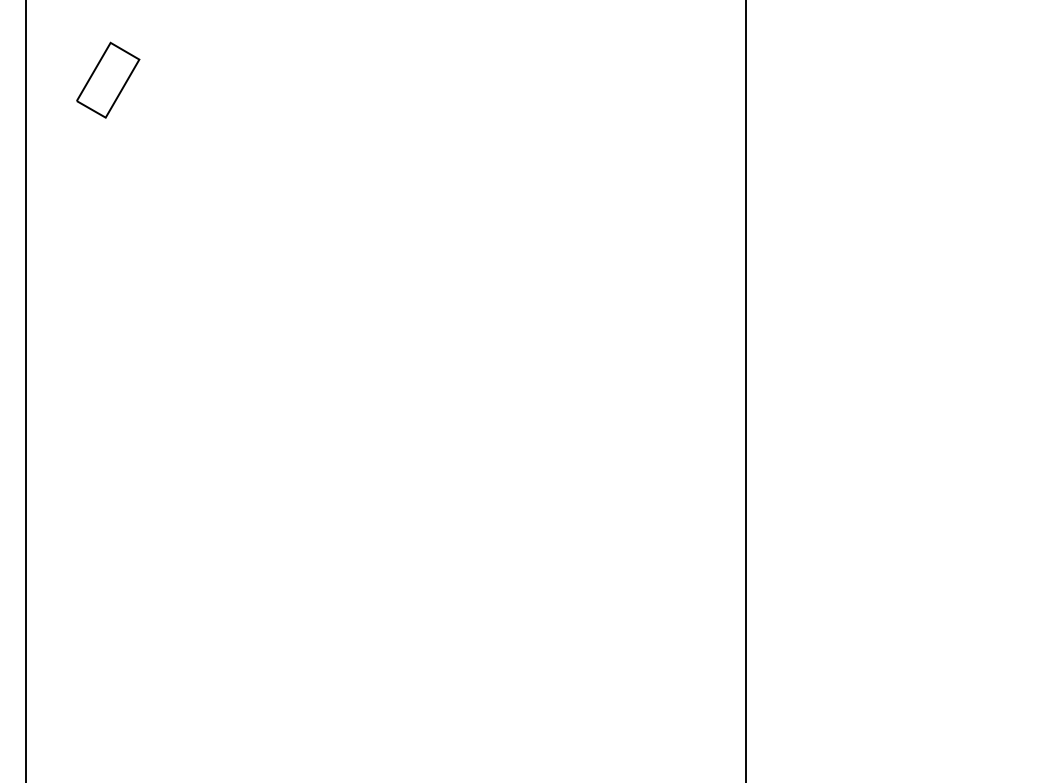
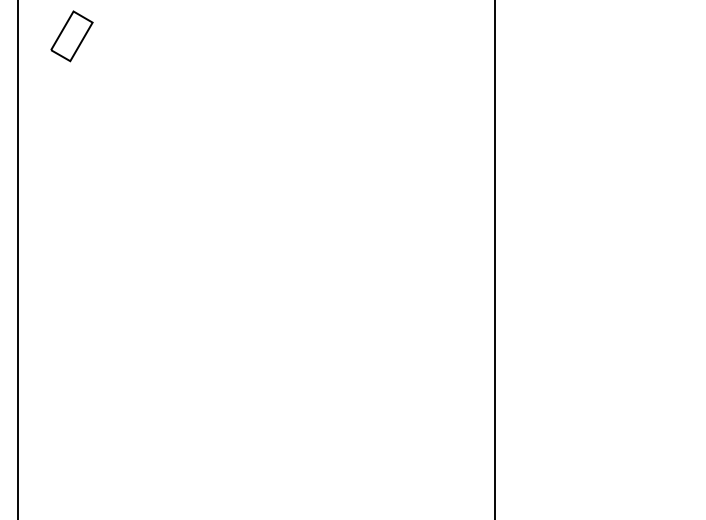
part: (107, 80) -> (71, 36), moved

